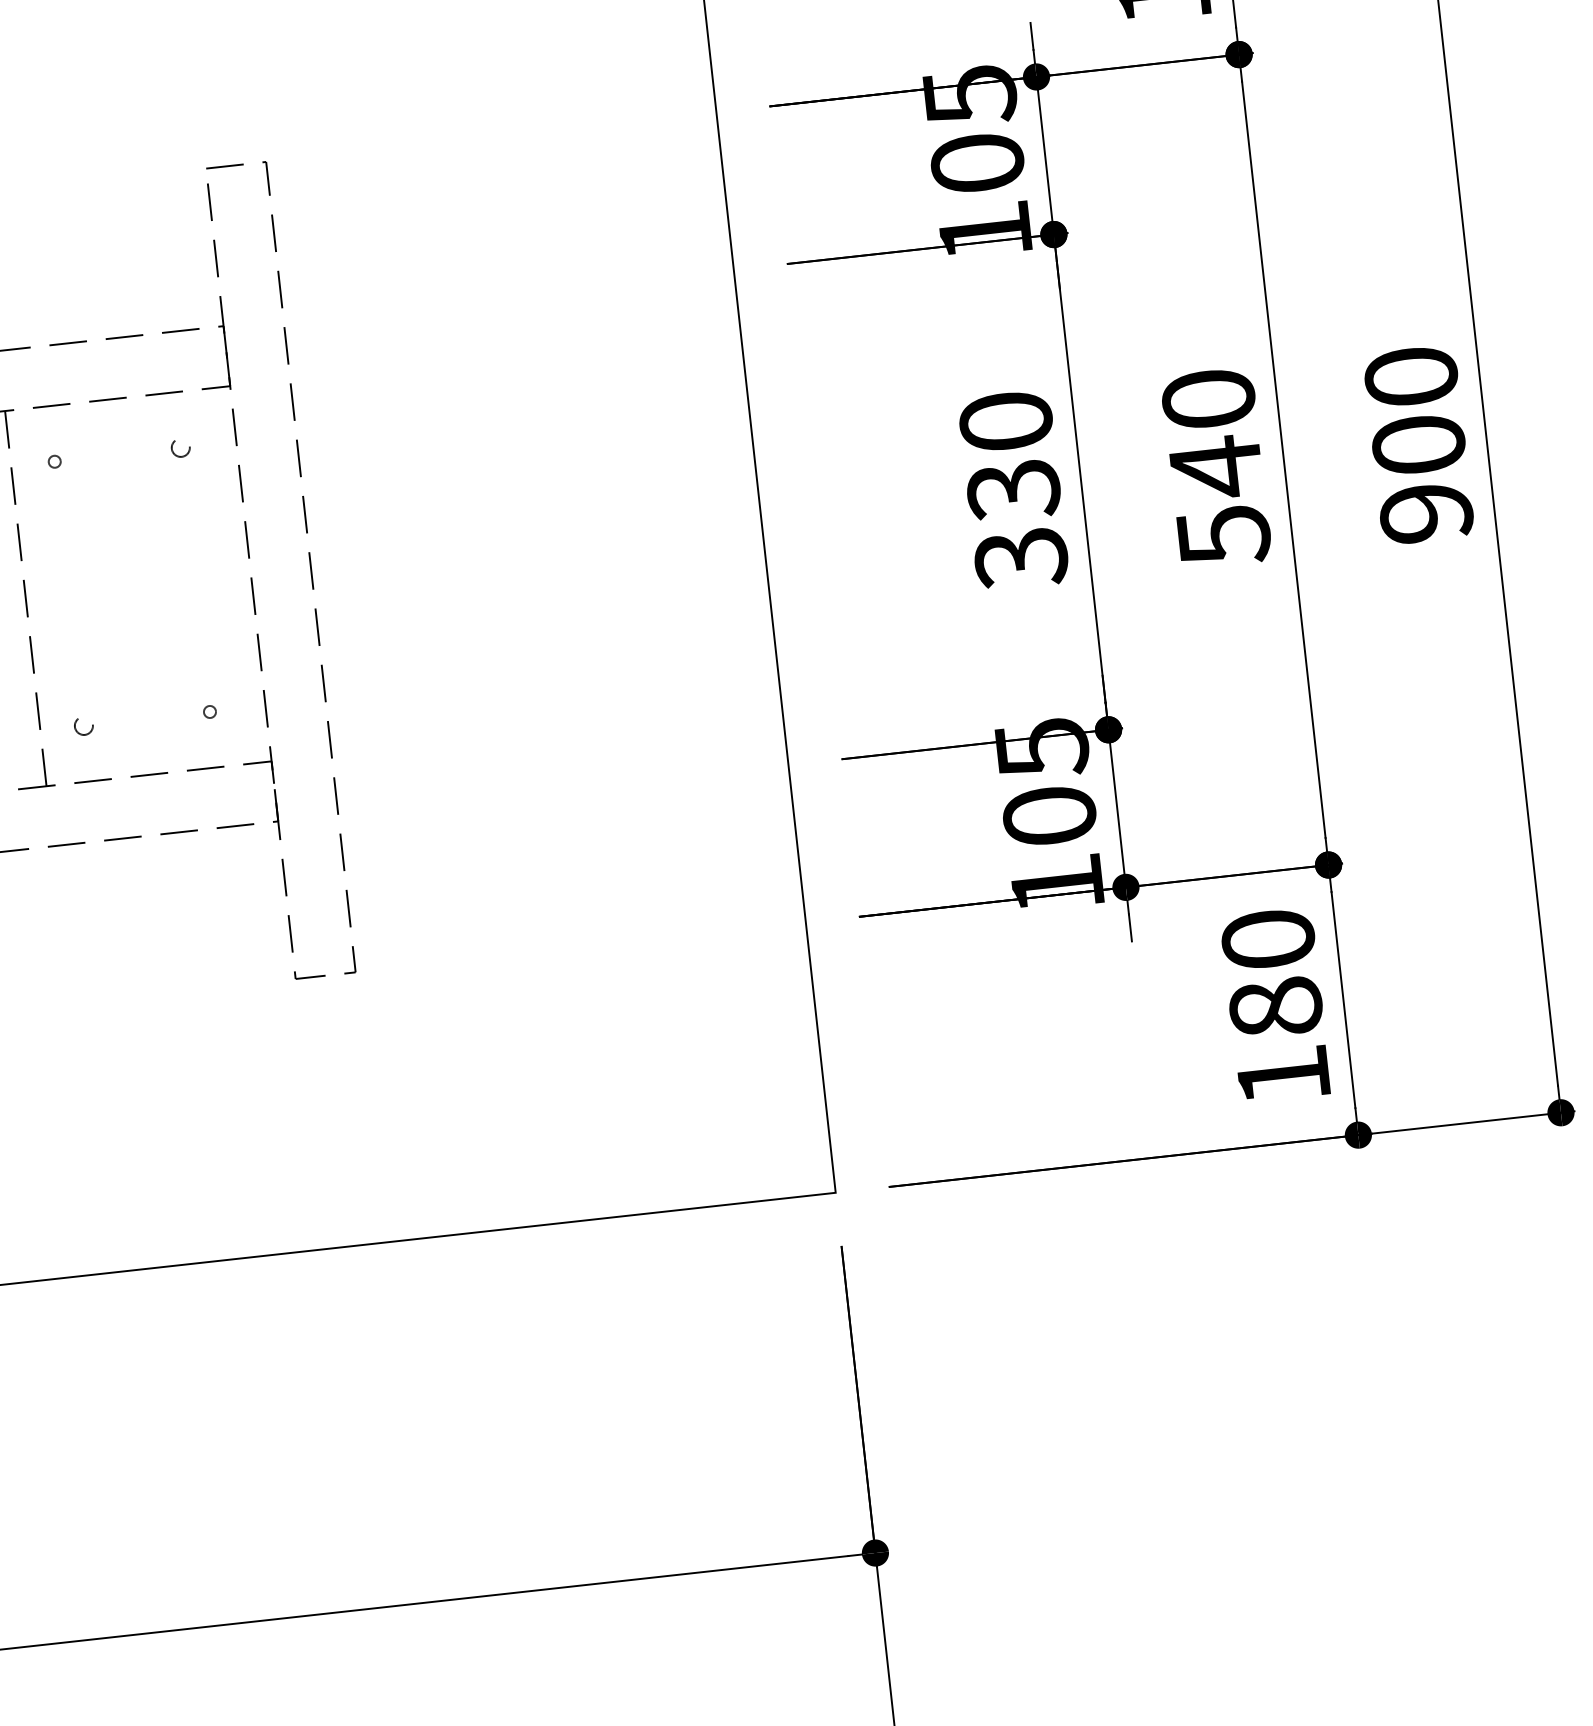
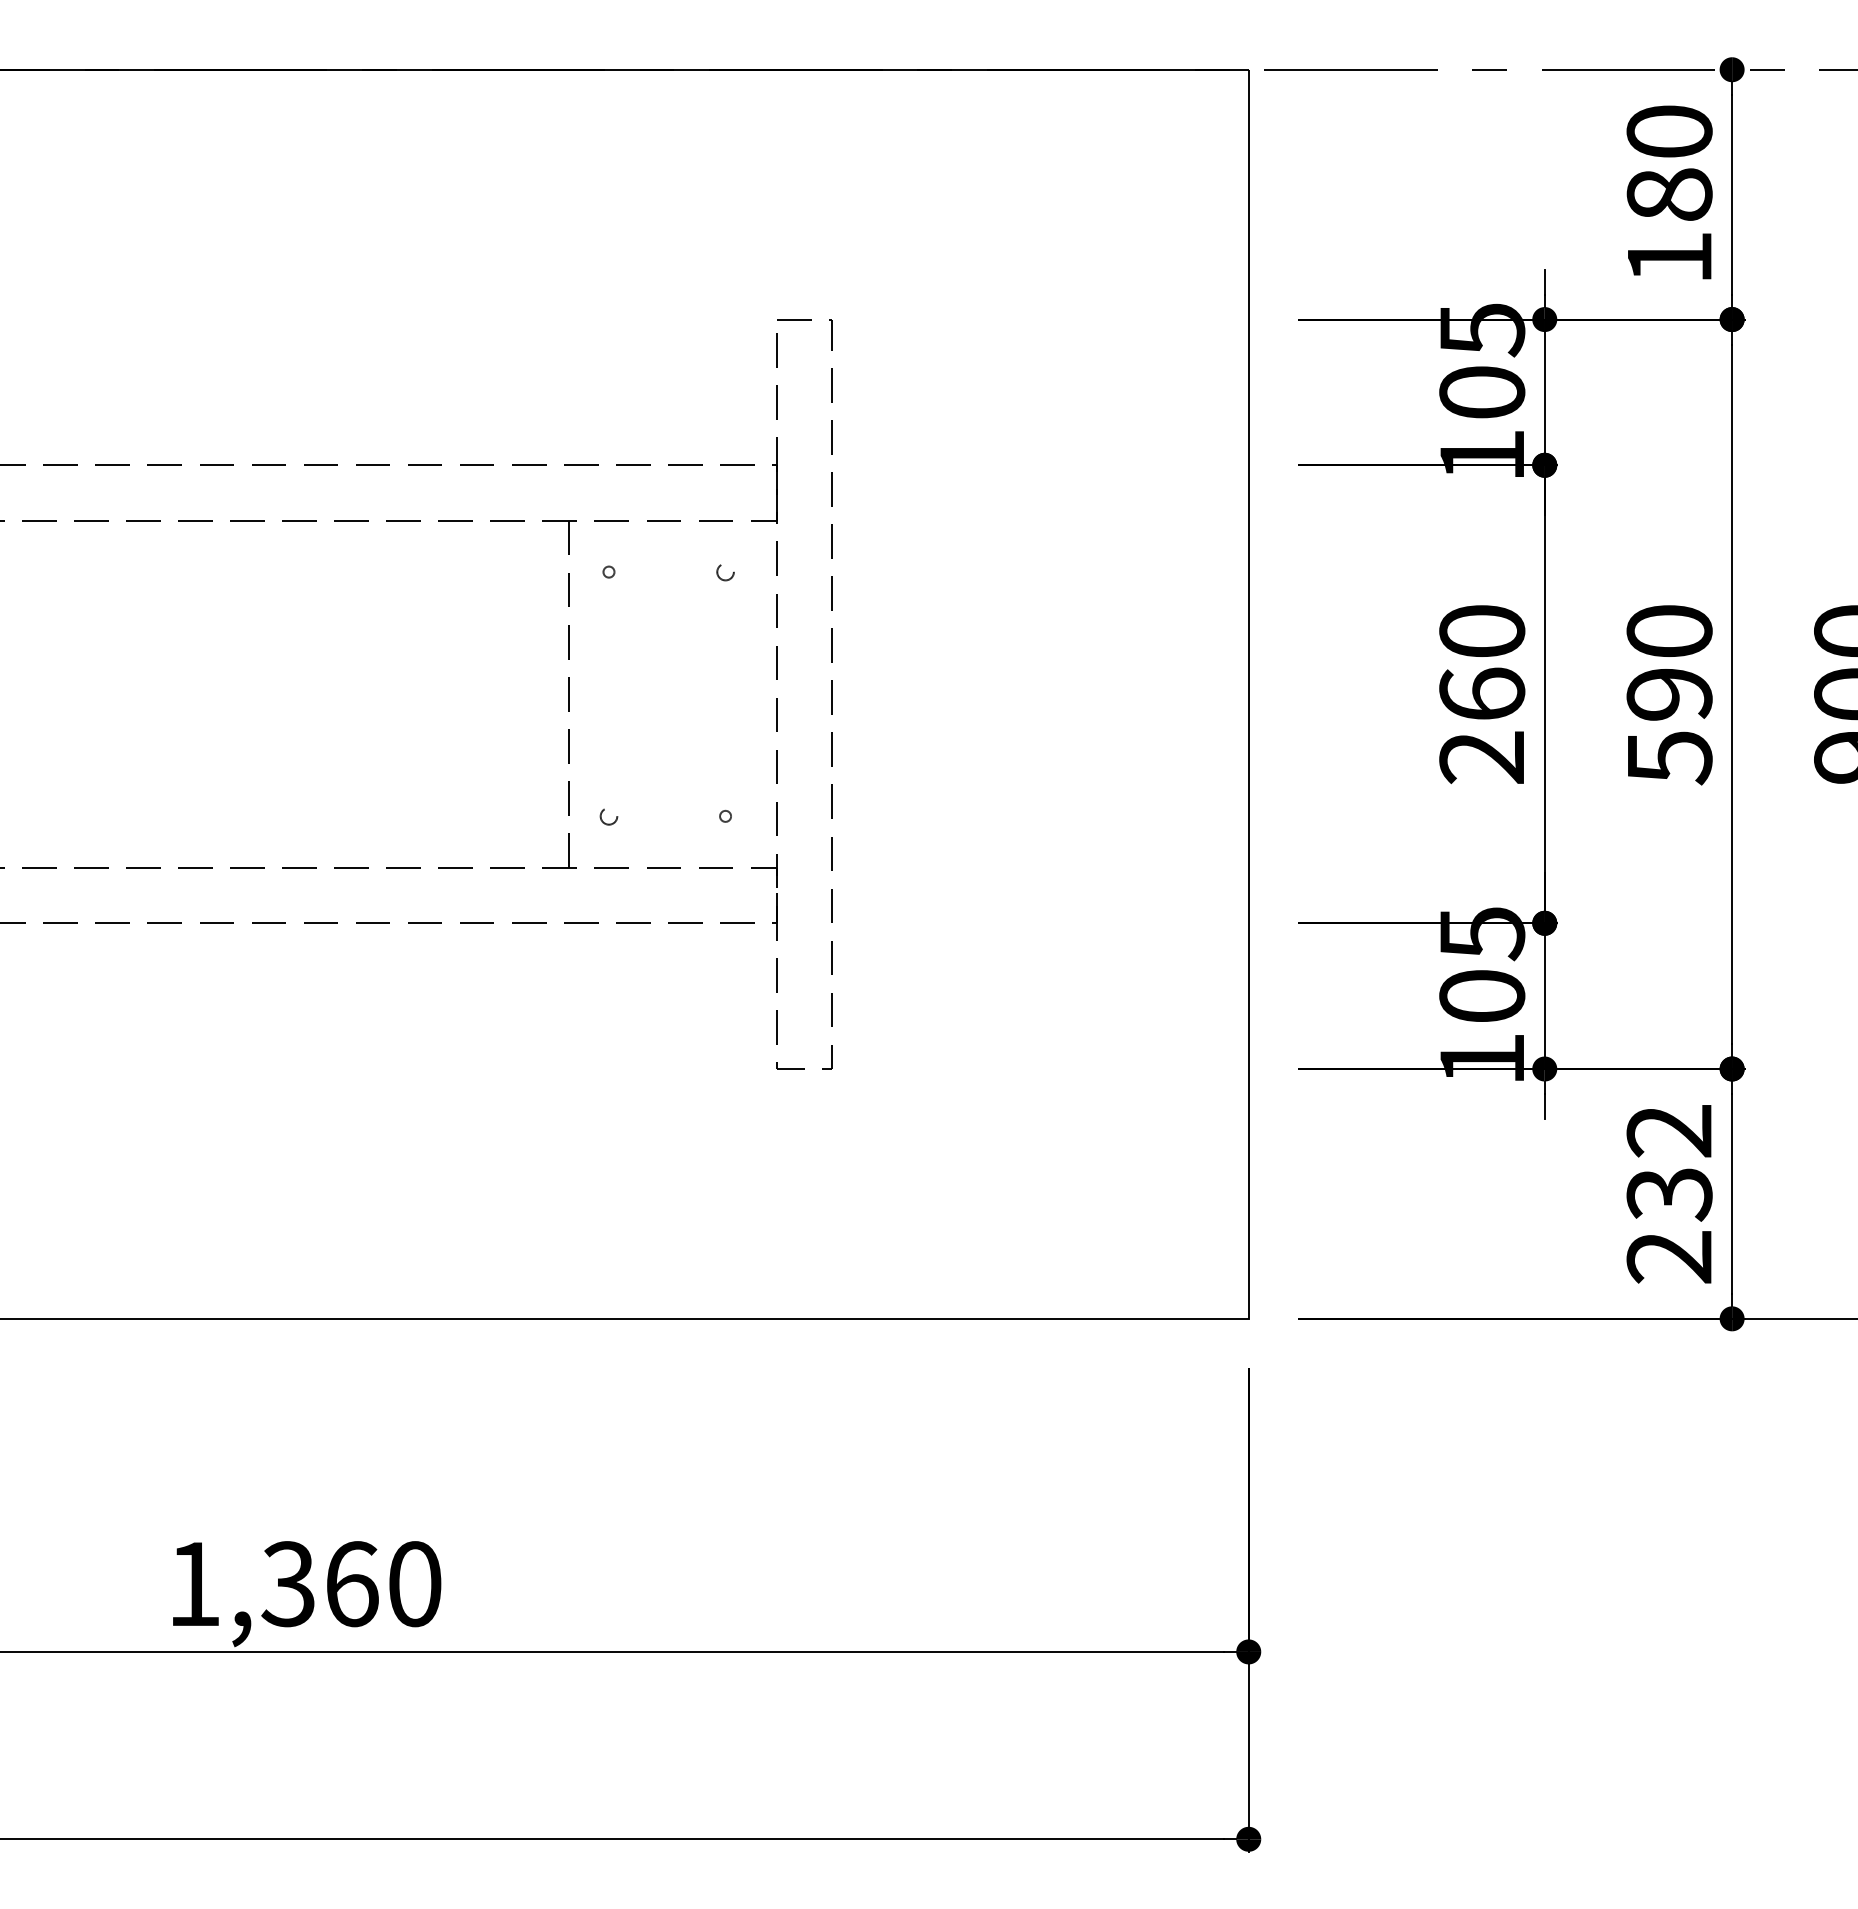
text: (1216, 467) -> (1669, 694), 540 -> 590
text: (1017, 524) -> (1482, 726), 330 -> 260
text: (1275, 1008) -> (1669, 1194), 180 -> 232

